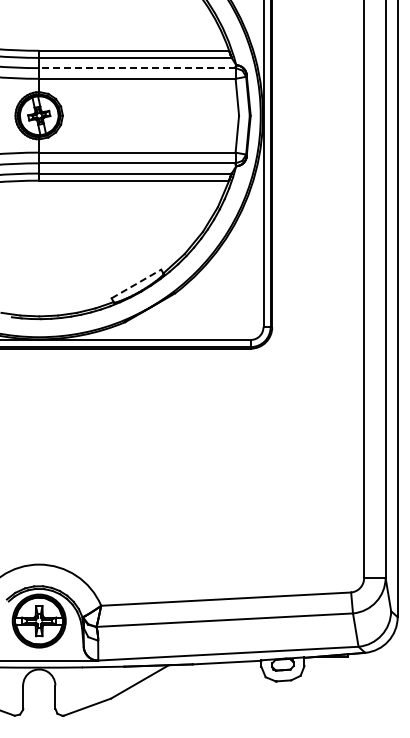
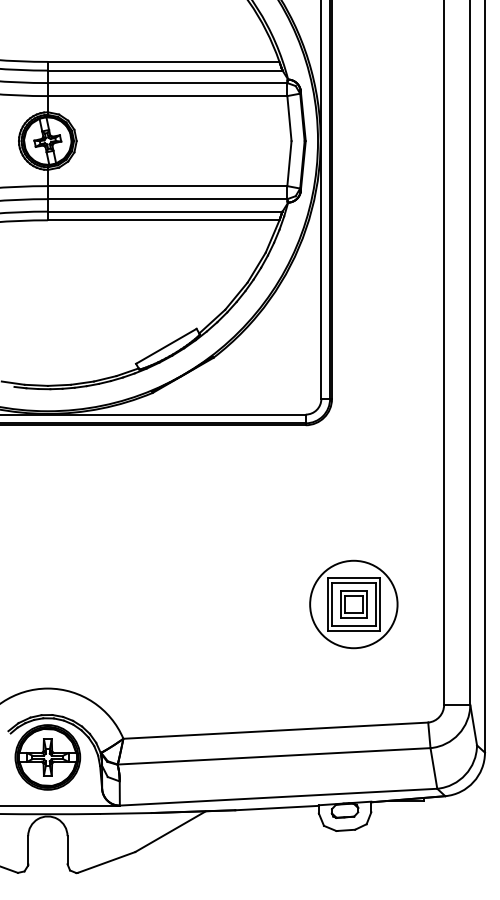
line: (136, 68) -> (166, 83), dashed -> solid
line: (136, 284) -> (166, 346), dashed -> solid
part: (289, 495) -> (353, 604), added

